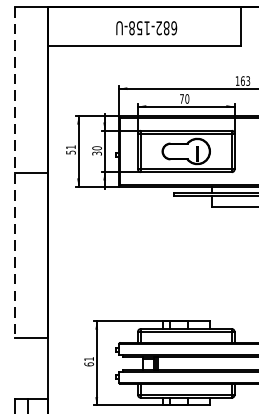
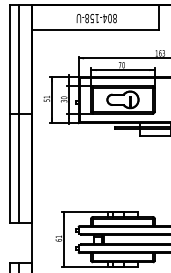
text: (165, 28) -> (109, 18), 682-158-U -> 804-158-U
line: (27, 172) -> (18, 113), added
line: (14, 173) -> (9, 114), dashed -> solid

